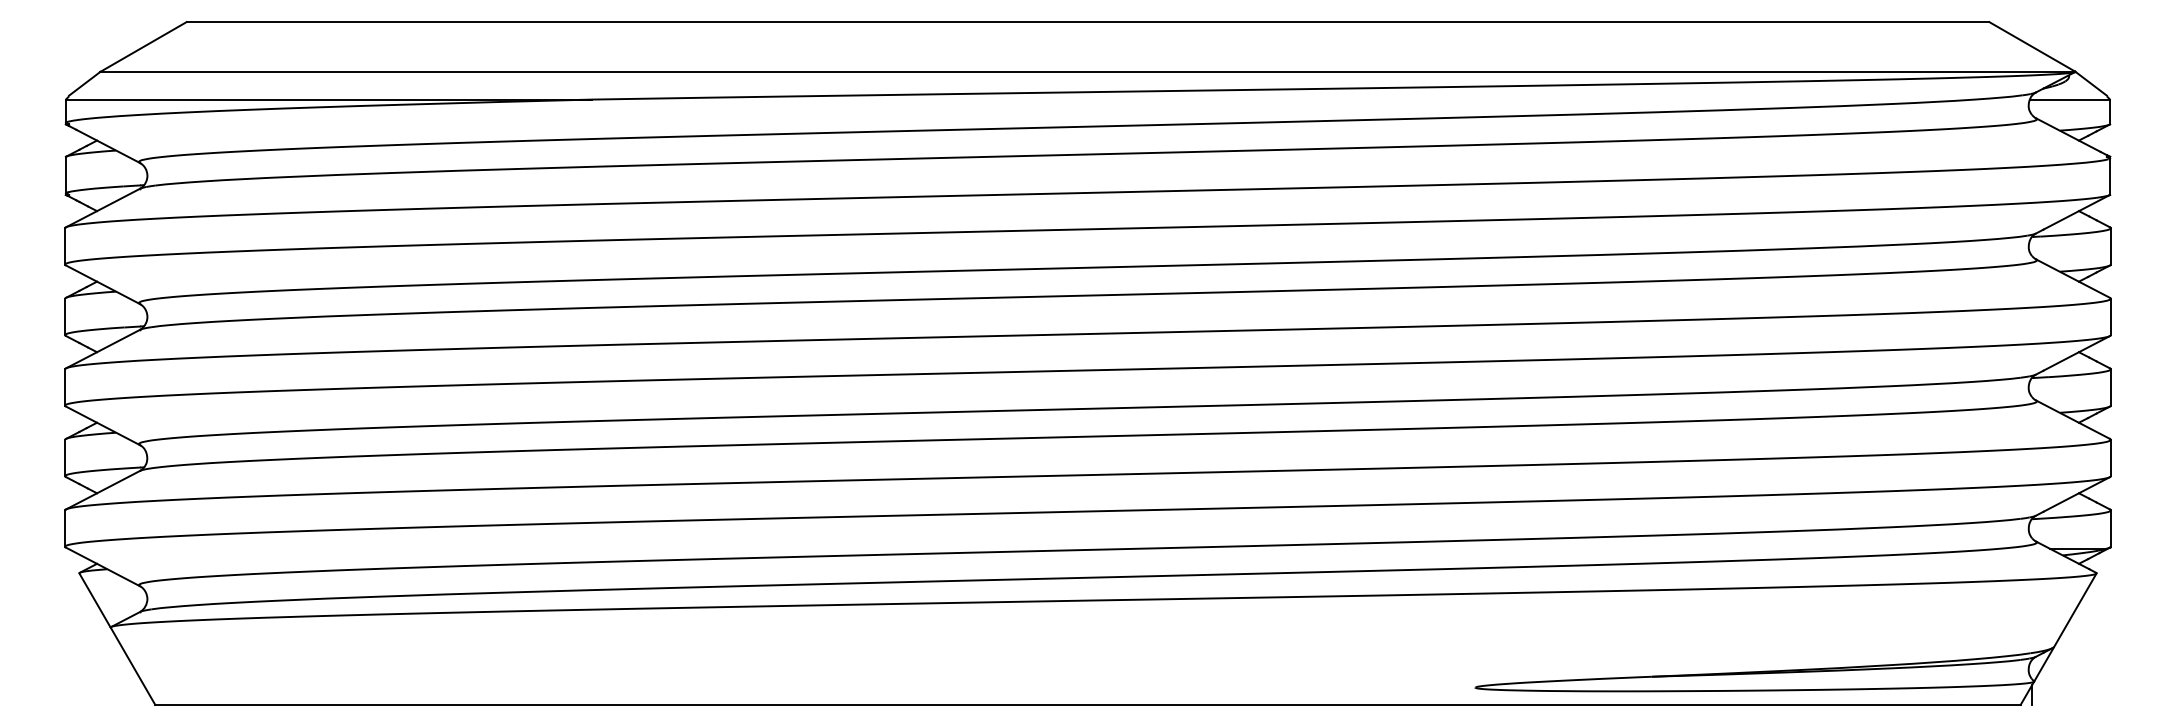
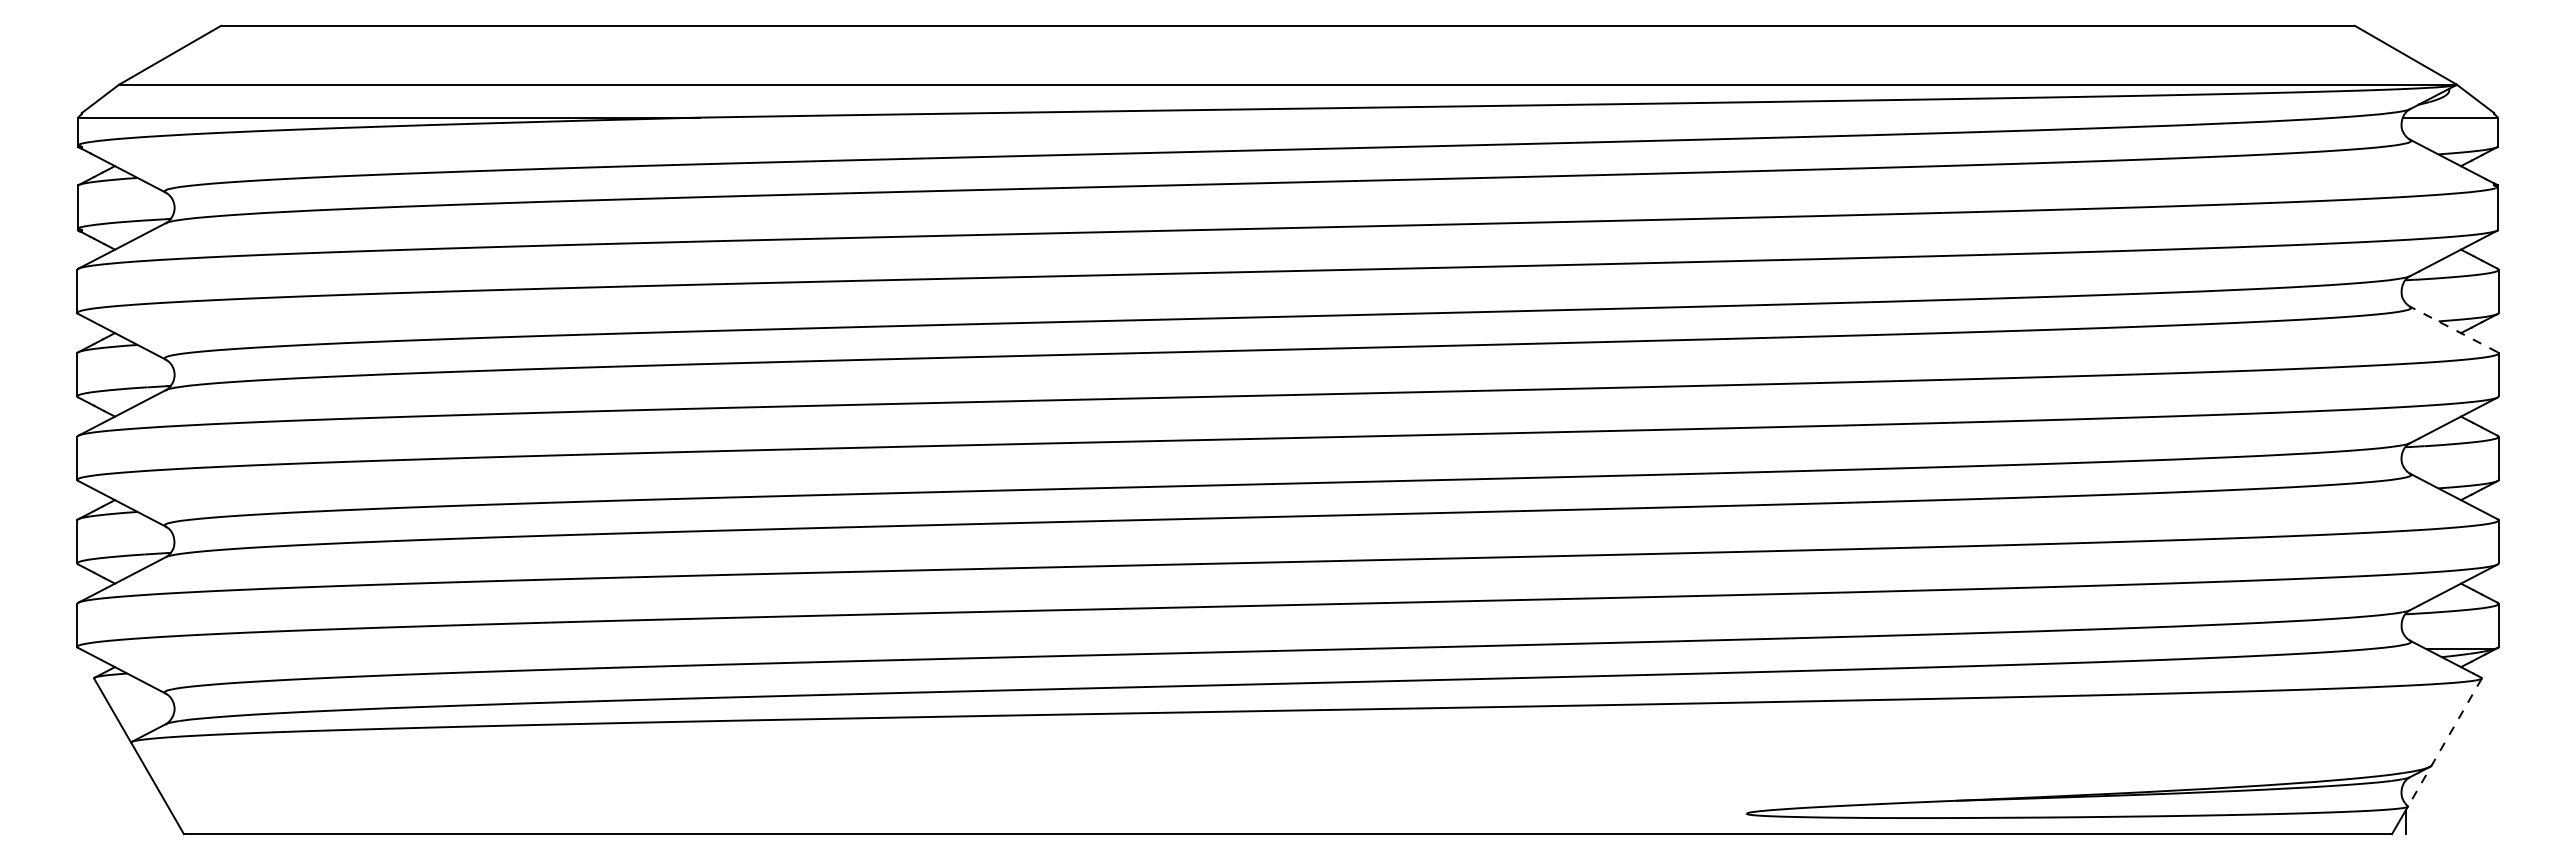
line: (2072, 278) -> (2453, 329), solid -> dashed
line: (2065, 627) -> (2445, 742), solid -> dashed

